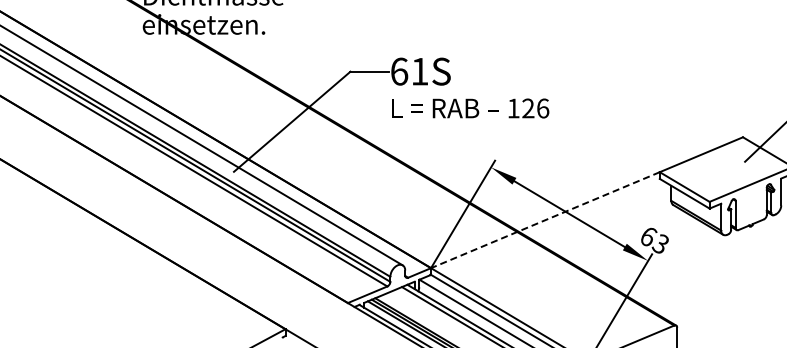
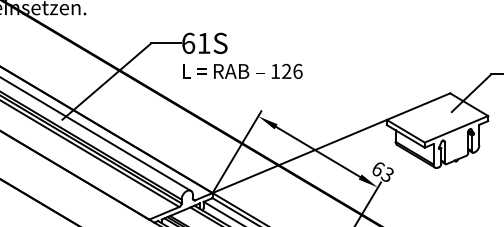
line: (543, 221) -> (298, 157), dashed -> solid

